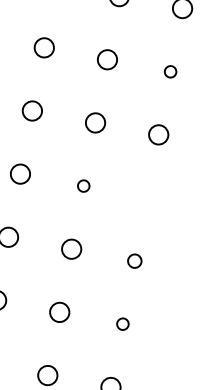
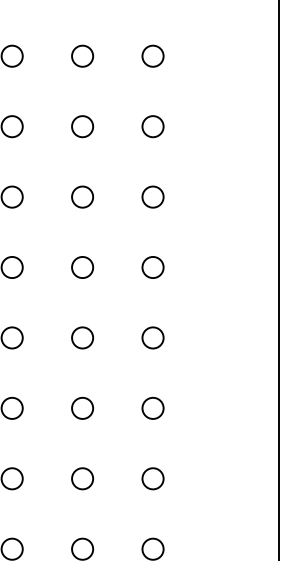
part: (170, 71) -> (152, 126), size x1.67
part: (83, 186) -> (82, 267), size x1.67
part: (146, 197) -> (152, 267), added
part: (134, 260) -> (152, 337), size x1.43
part: (122, 323) -> (152, 407), size x1.67

